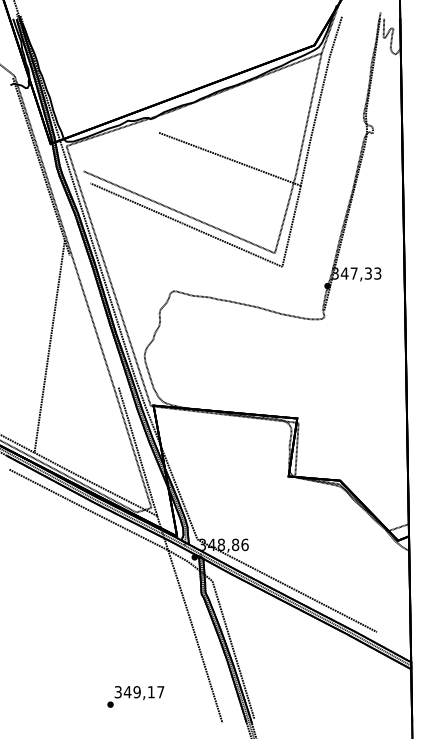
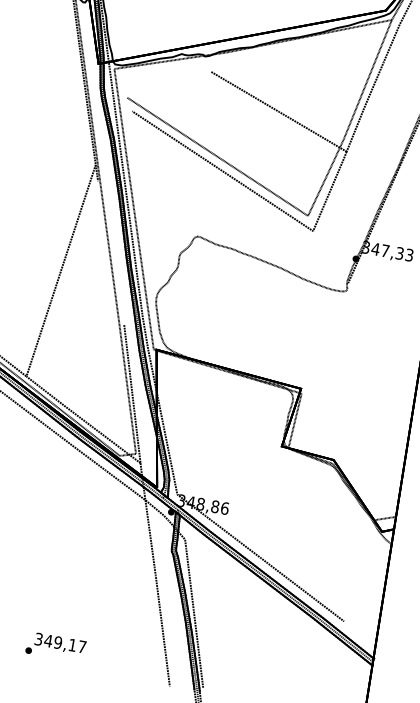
text: (135, 696) -> (55, 646), moved

